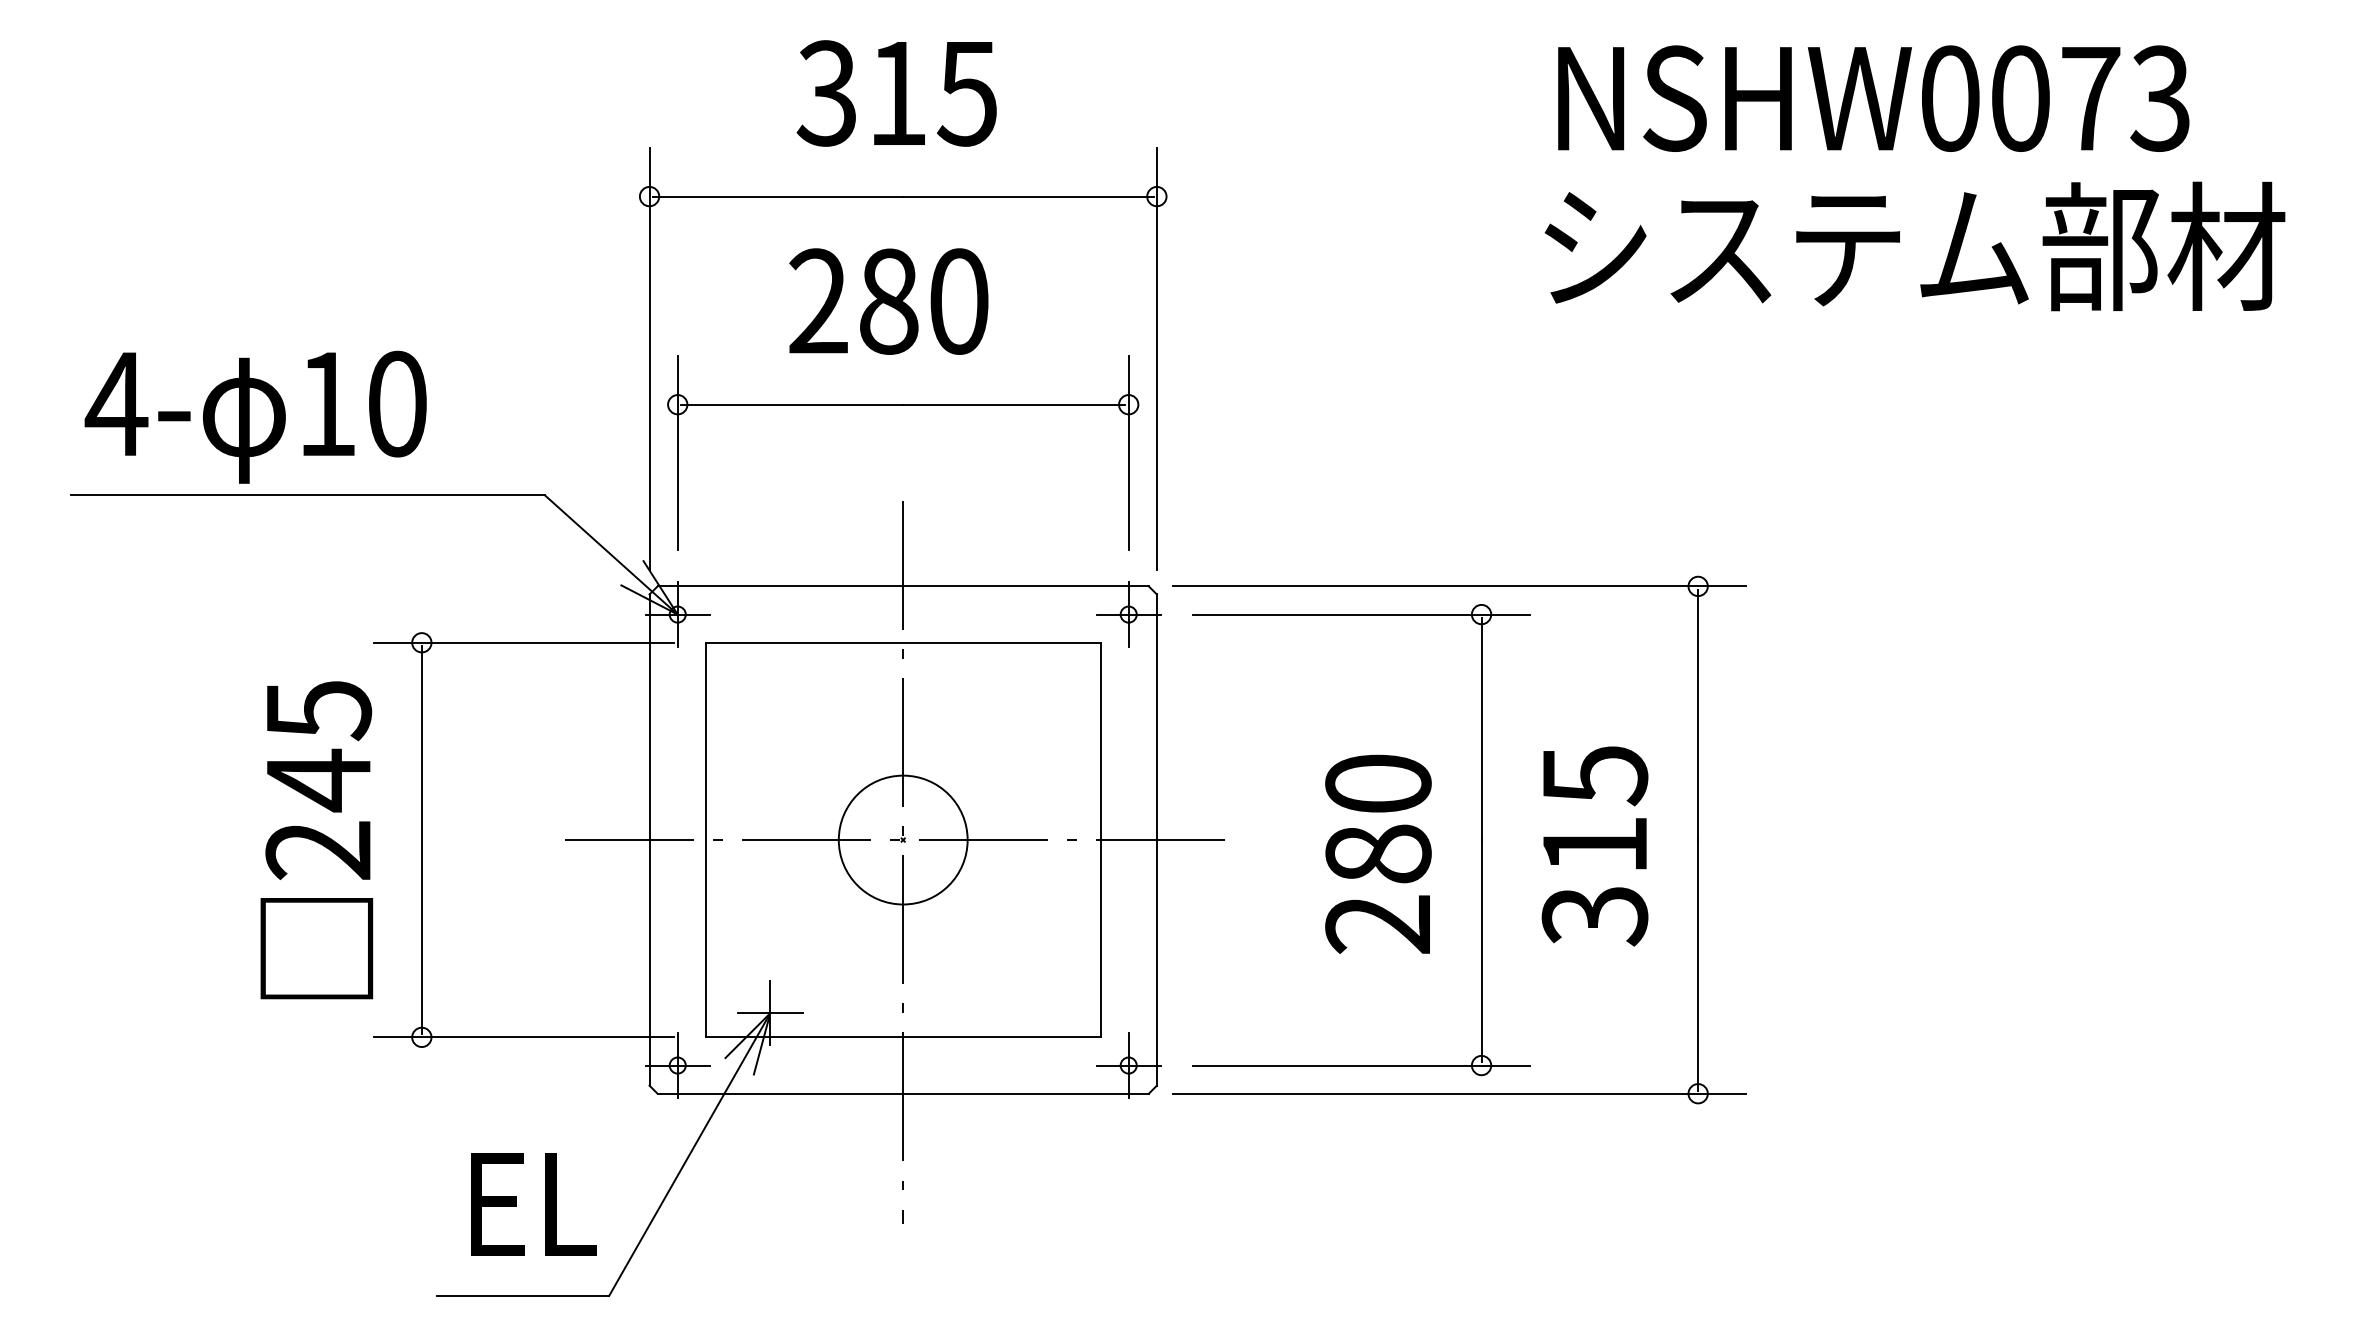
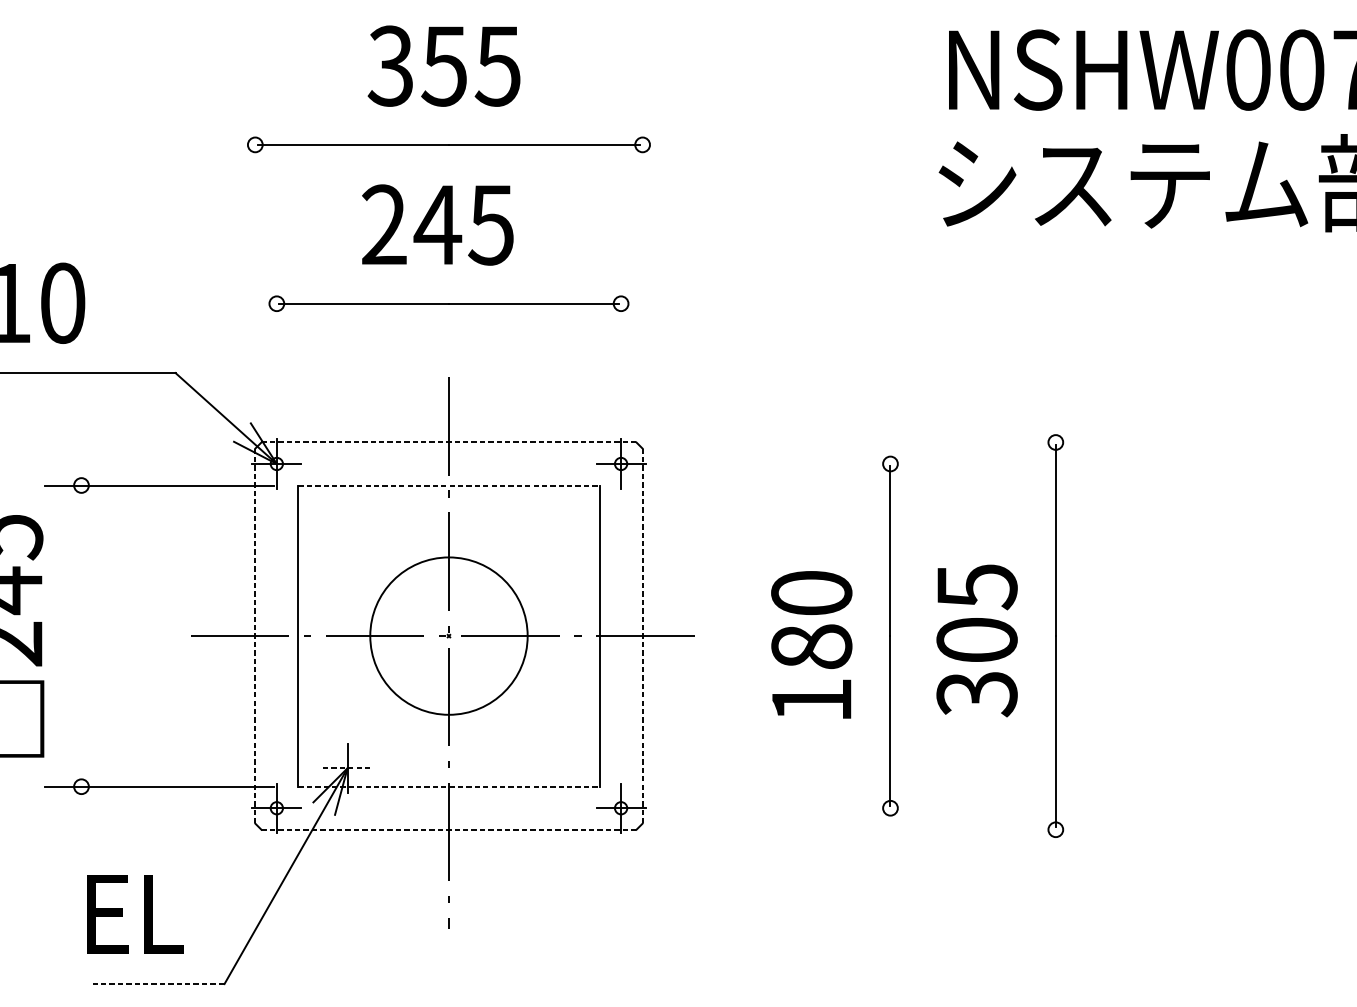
text: (896, 94) -> (443, 66), 315 -> 355
text: (922, 301) -> (463, 224), 280 -> 245
line: (649, 359) -> (255, 269), removed
line: (1156, 359) -> (642, 269), removed
line: (677, 453) -> (276, 341), removed
line: (1128, 453) -> (620, 341), removed
line: (903, 586) -> (449, 442), solid -> dashed
line: (1459, 586) -> (873, 442), removed
line: (1361, 614) -> (798, 463), removed
line: (903, 642) -> (449, 485), solid -> dashed
circle: (902, 839) -> (448, 635), size x1.6
line: (421, 840) -> (81, 636), removed
line: (649, 840) -> (255, 636), solid -> dashed
line: (1156, 840) -> (642, 636), solid -> dashed
text: (1594, 844) -> (976, 639), 315 -> 305
text: (1377, 924) -> (811, 700), 280 -> 180
line: (770, 1013) -> (347, 768), solid -> dashed
line: (903, 1037) -> (449, 786), solid -> dashed
line: (1361, 1065) -> (798, 808), removed
line: (903, 1093) -> (449, 829), solid -> dashed
line: (1459, 1093) -> (873, 829), removed
text: (533, 1204) -> (135, 914), moved
line: (523, 1295) -> (159, 983), solid -> dashed

